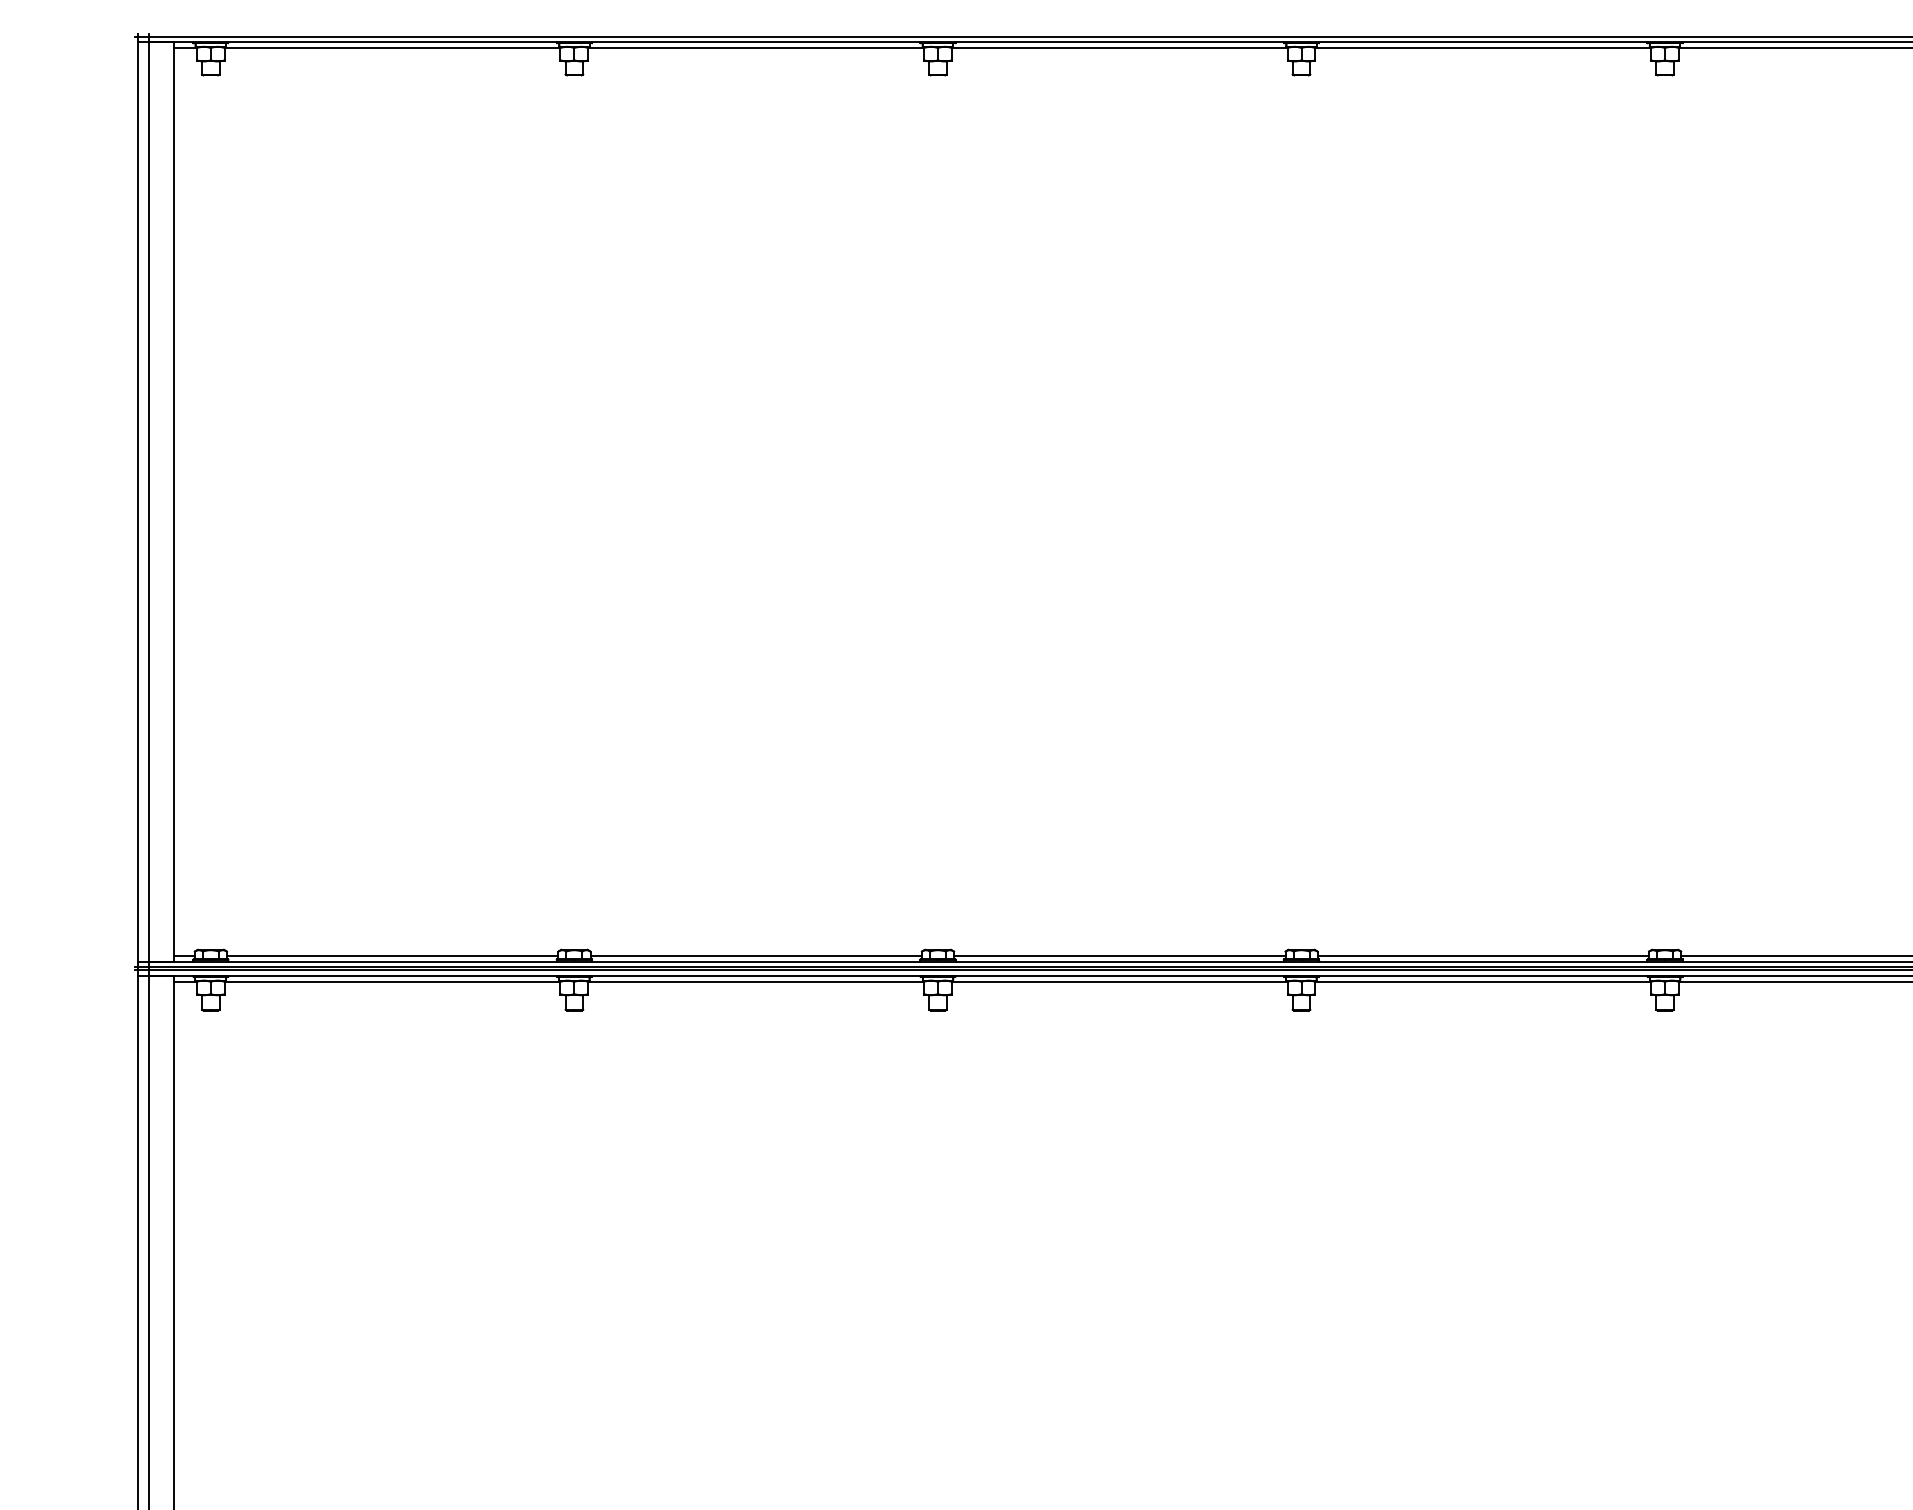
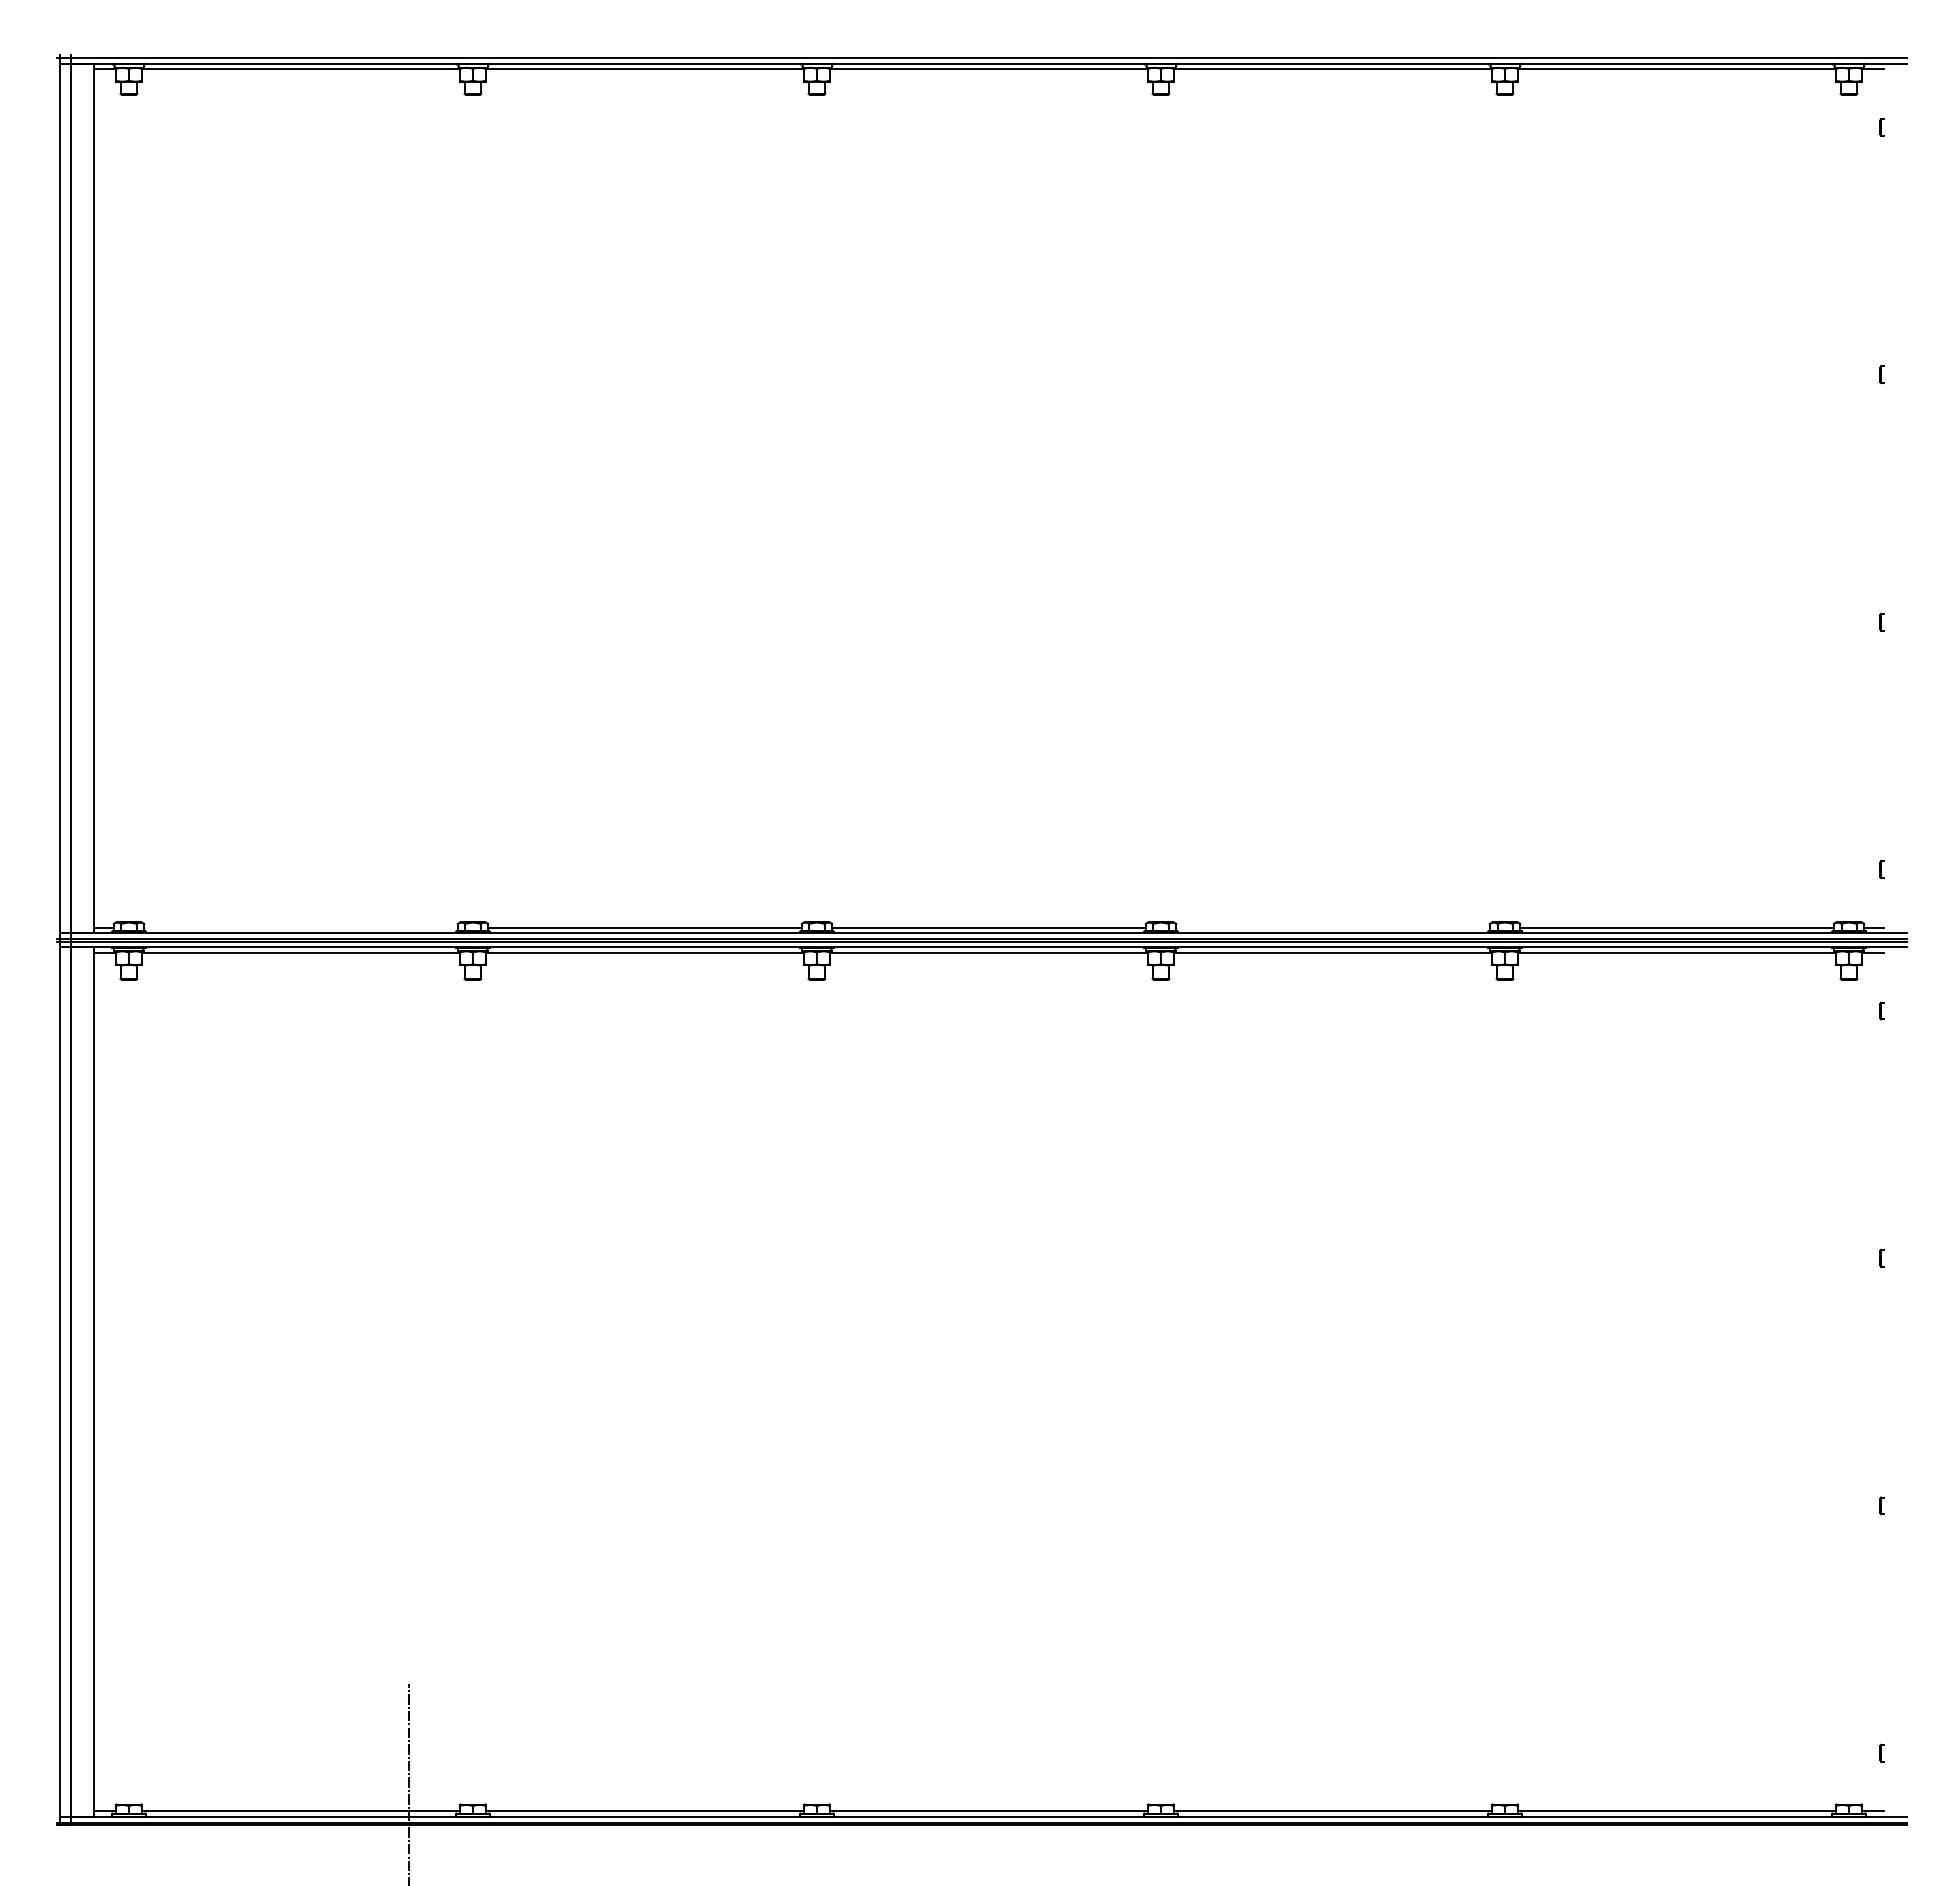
line: (392, 955) -> (300, 927), removed
line: (1482, 955) -> (1332, 927), removed

